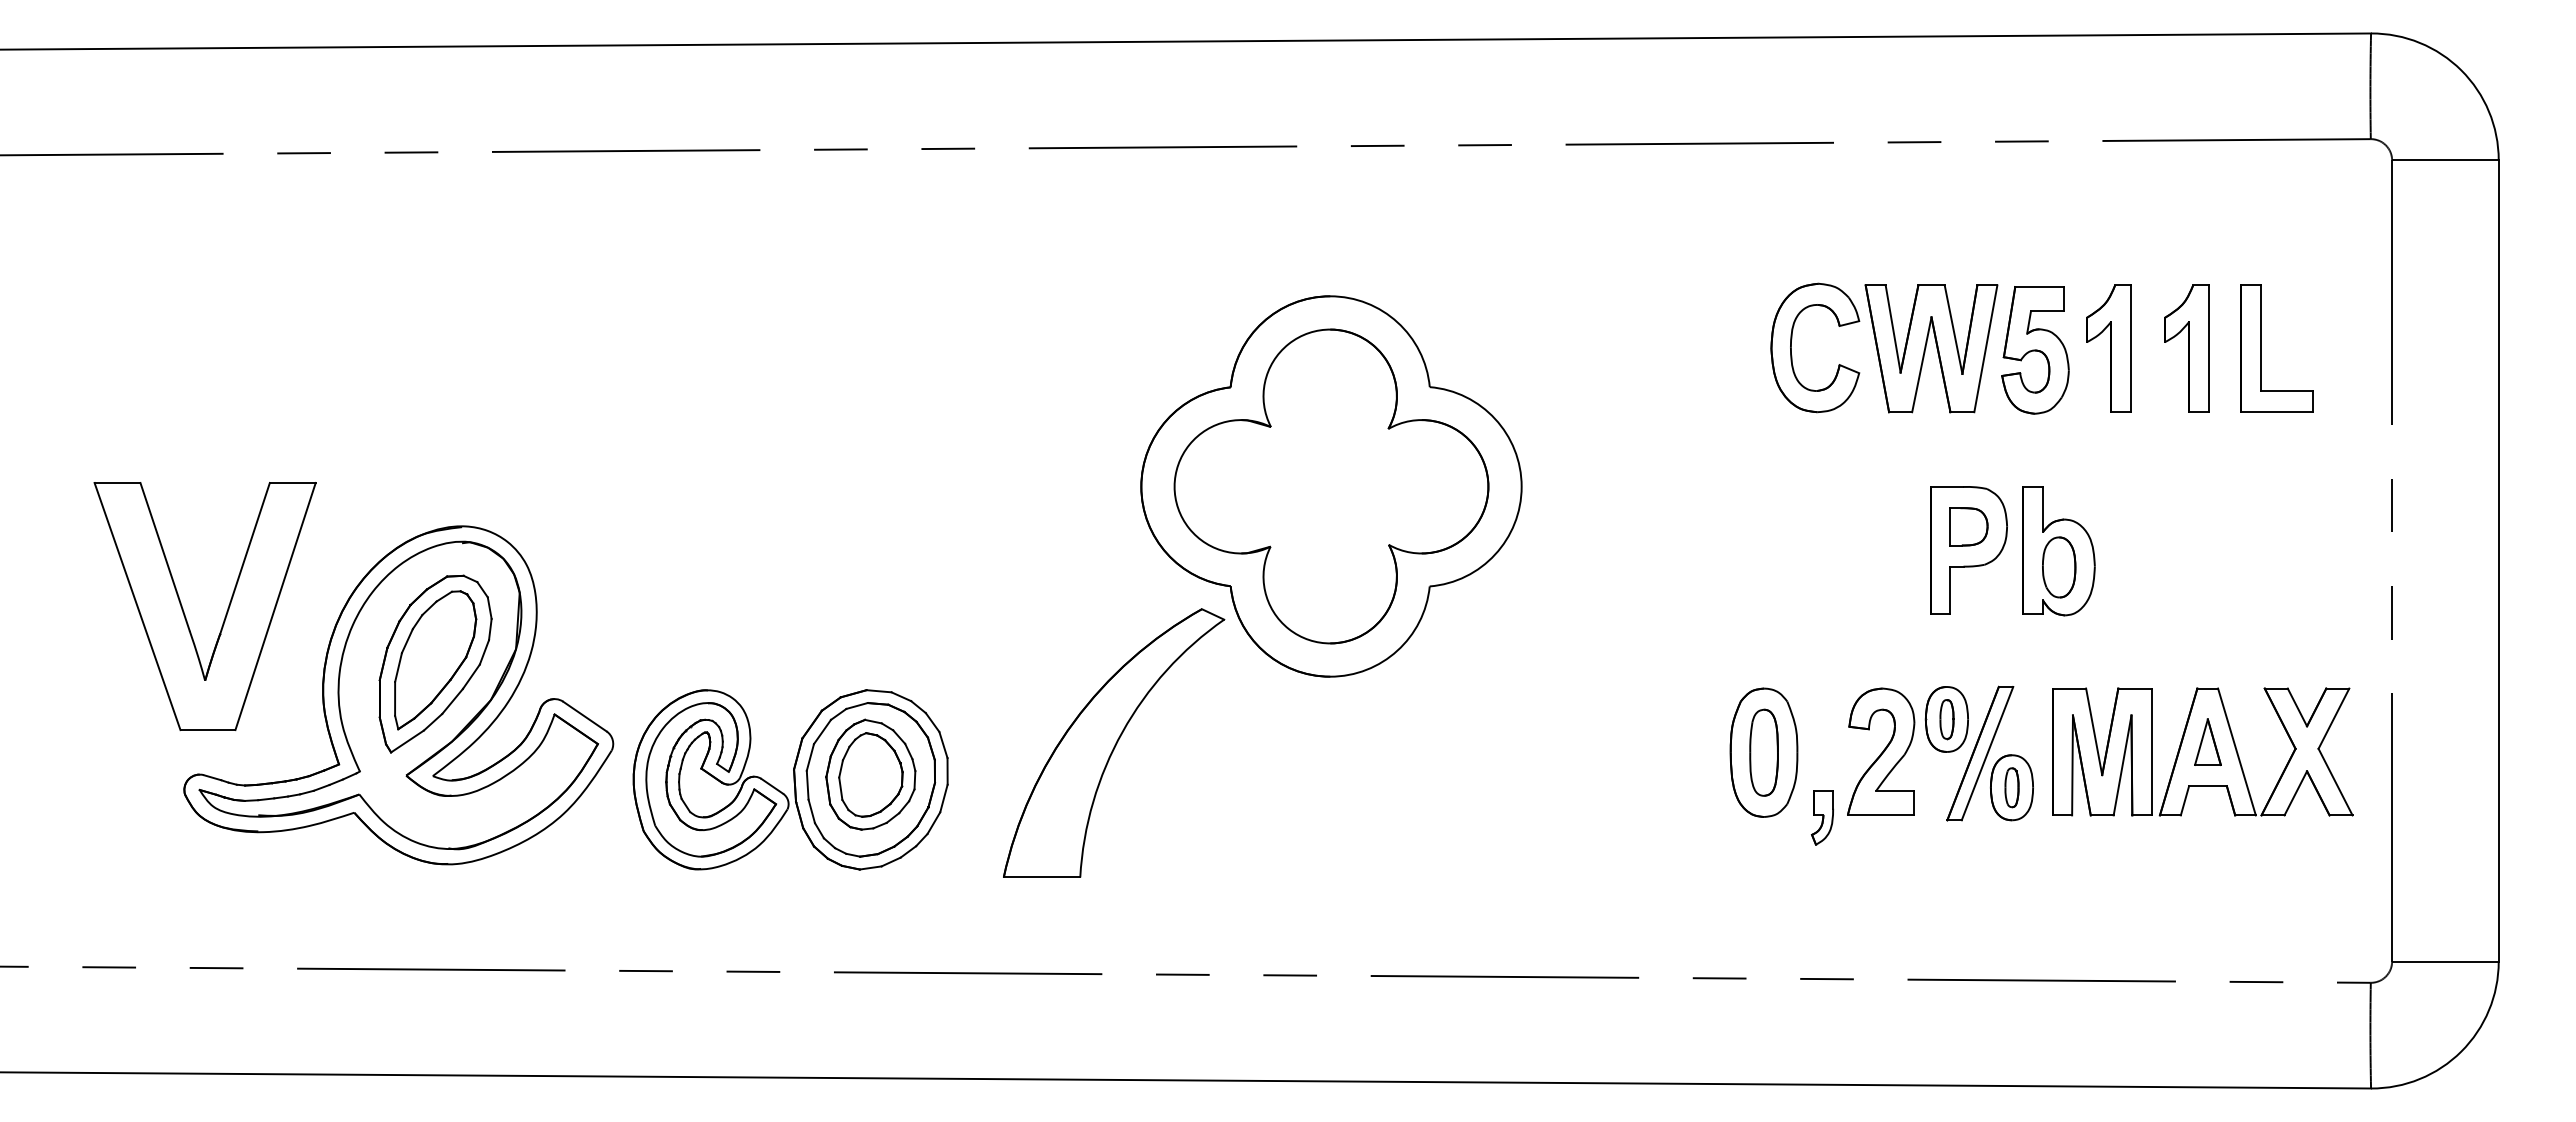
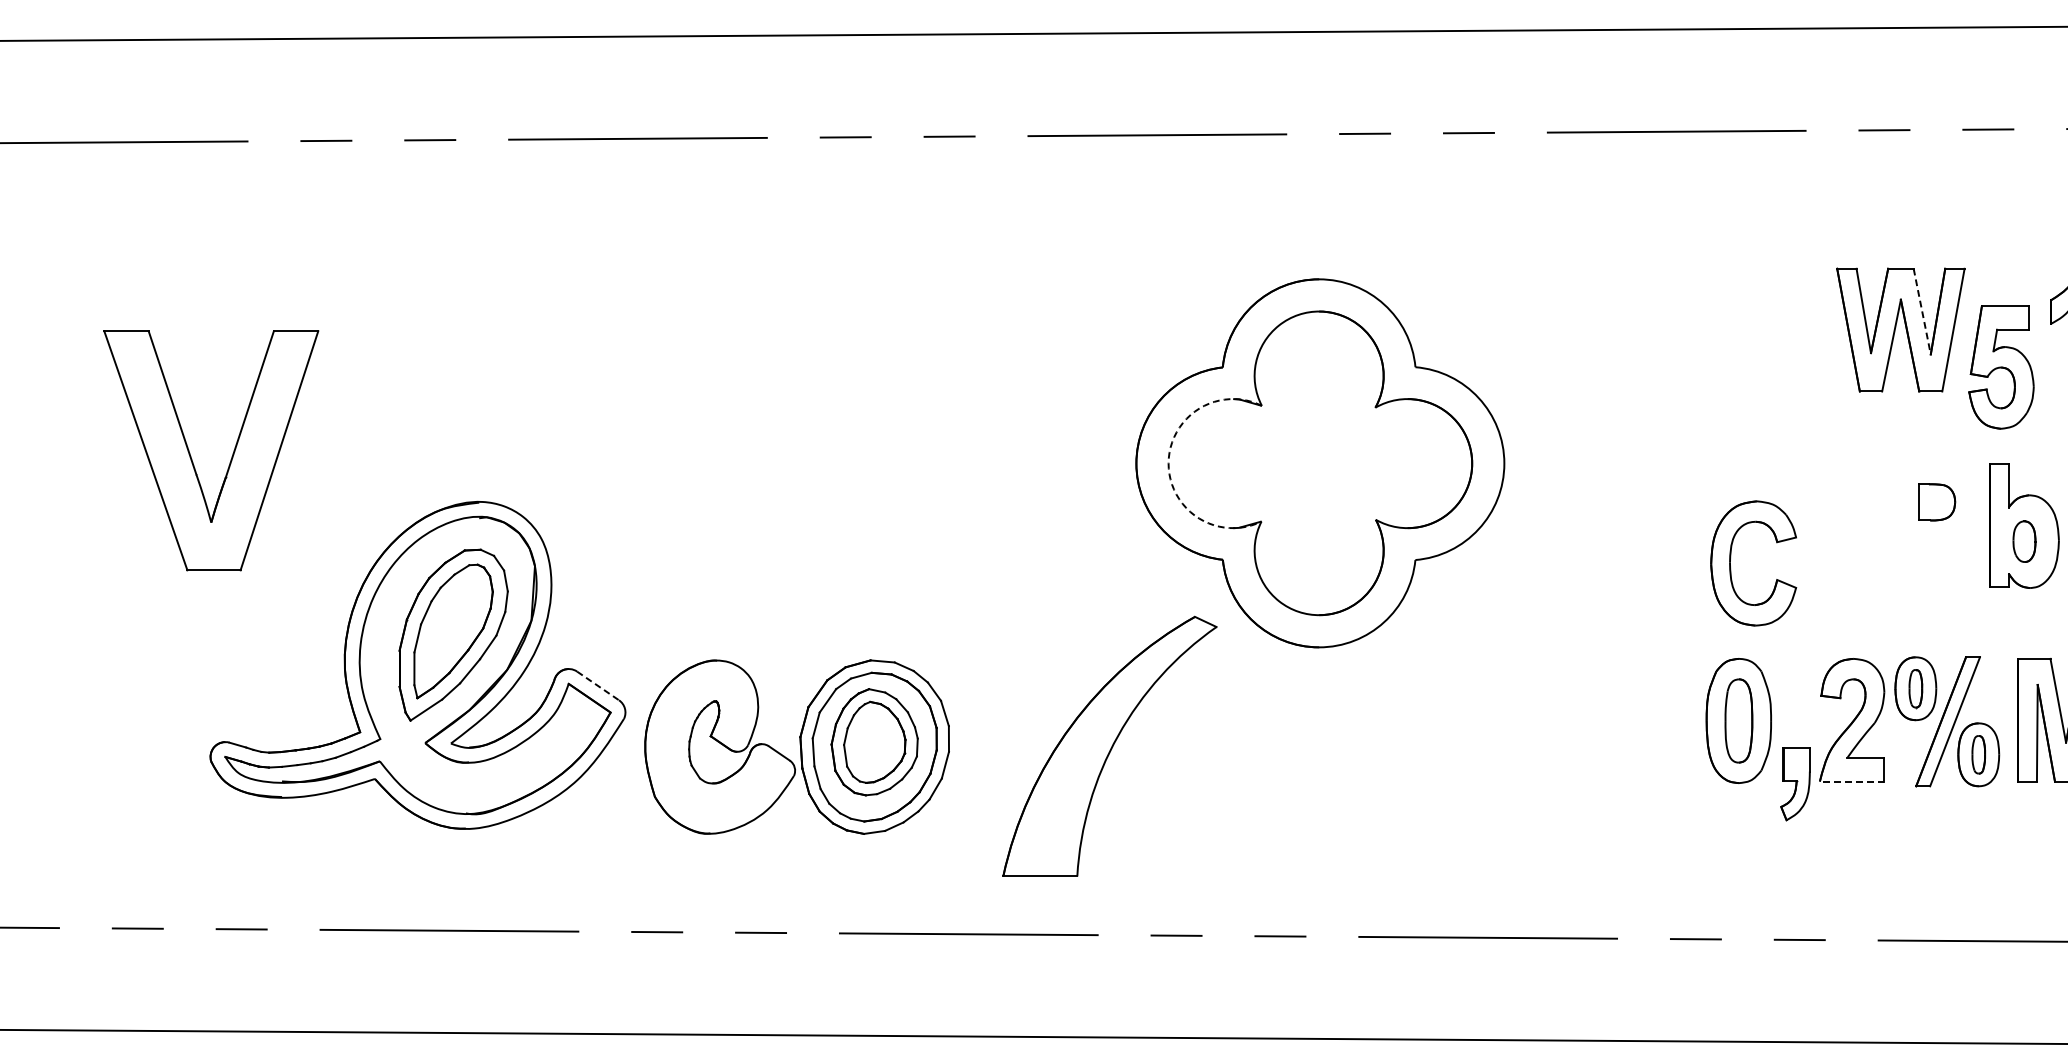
line: (1953, 330) -> (1922, 312), solid -> dashed
part: (1791, 347) -> (1730, 563), moved
part: (2035, 350) -> (2001, 367), moved
arc: (1174, 486) -> (1168, 463), solid -> dashed
part: (1968, 550) -> (1936, 525), removed
part: (2059, 567) -> (2024, 541), size x0.7
part: (184, 611) -> (191, 455), moved
line: (585, 716) -> (598, 685), solid -> dashed
part: (1114, 742) -> (1110, 745), moved
part: (718, 766) -> (727, 734), removed
line: (1880, 815) -> (1851, 781), solid -> dashed
part: (1822, 817) -> (1795, 783), size x1.4

